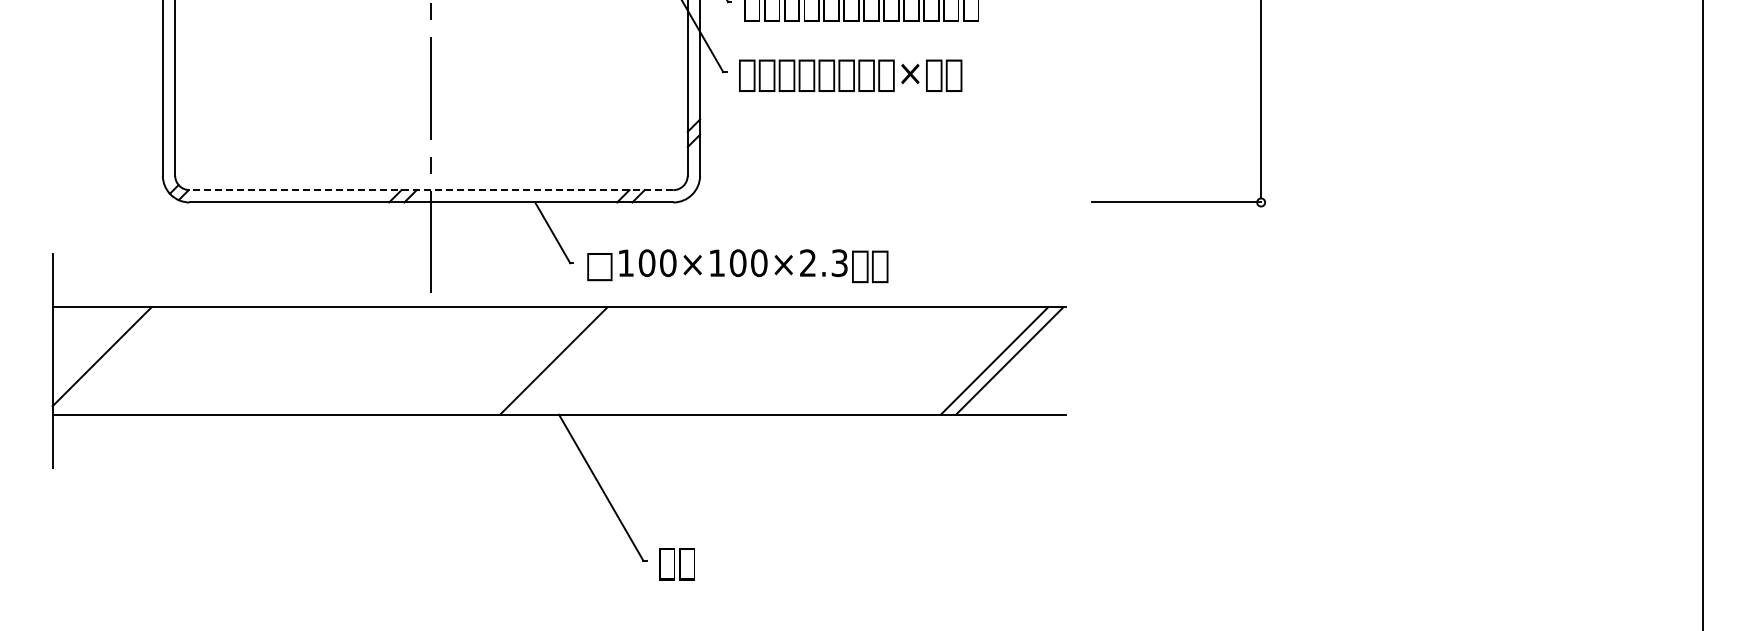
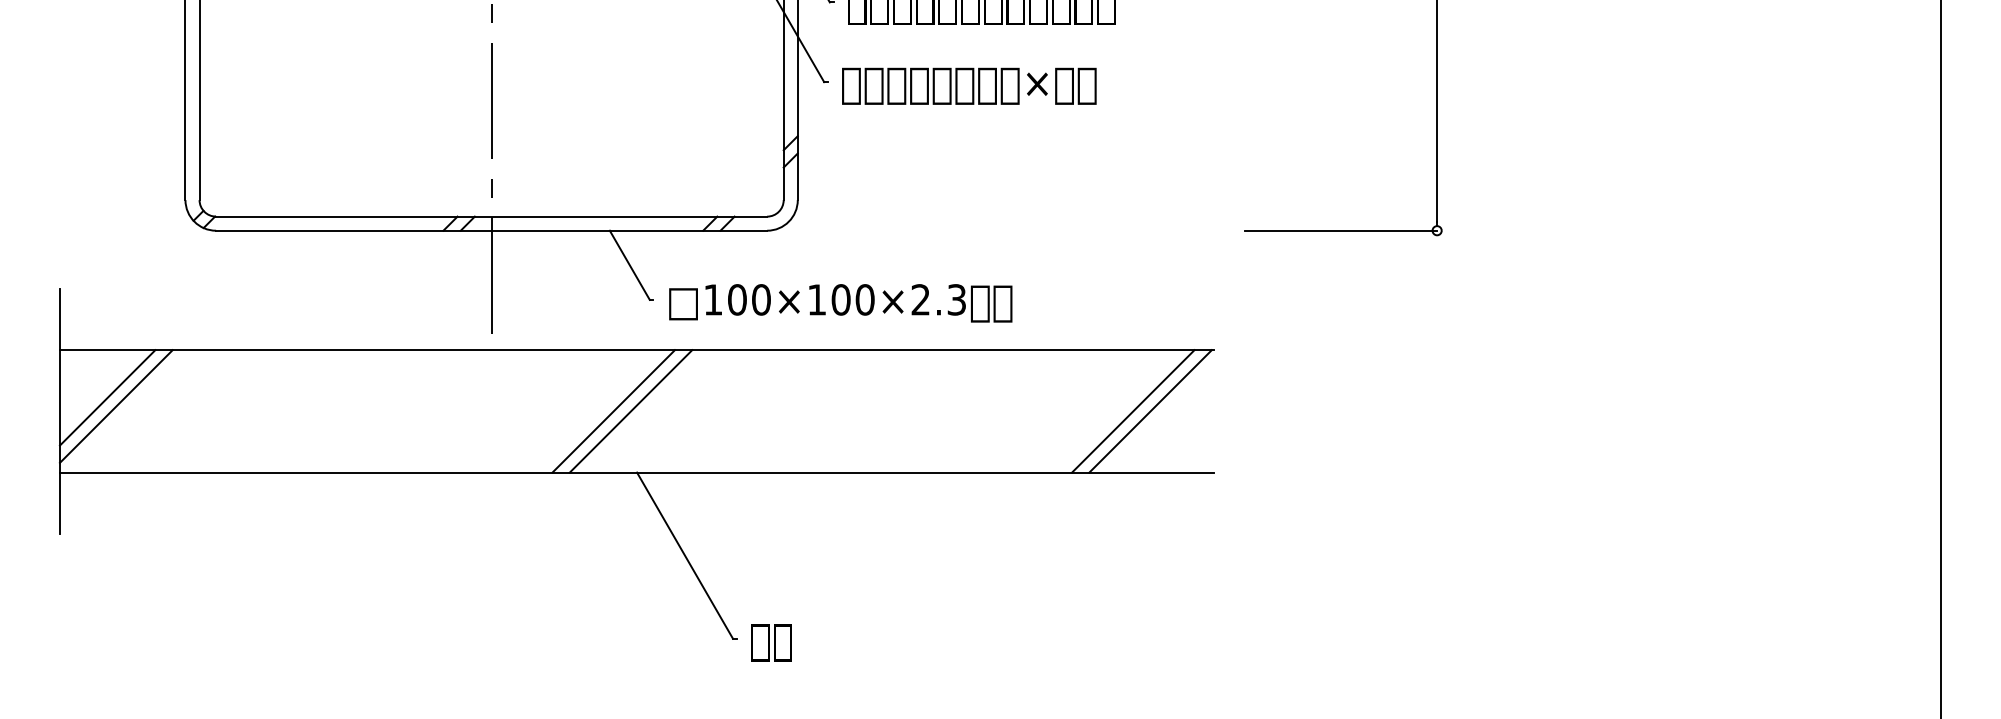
line: (431, 190) -> (491, 217), dashed -> solid
line: (94, 349) -> (107, 398), added
line: (538, 360) -> (613, 410), added

